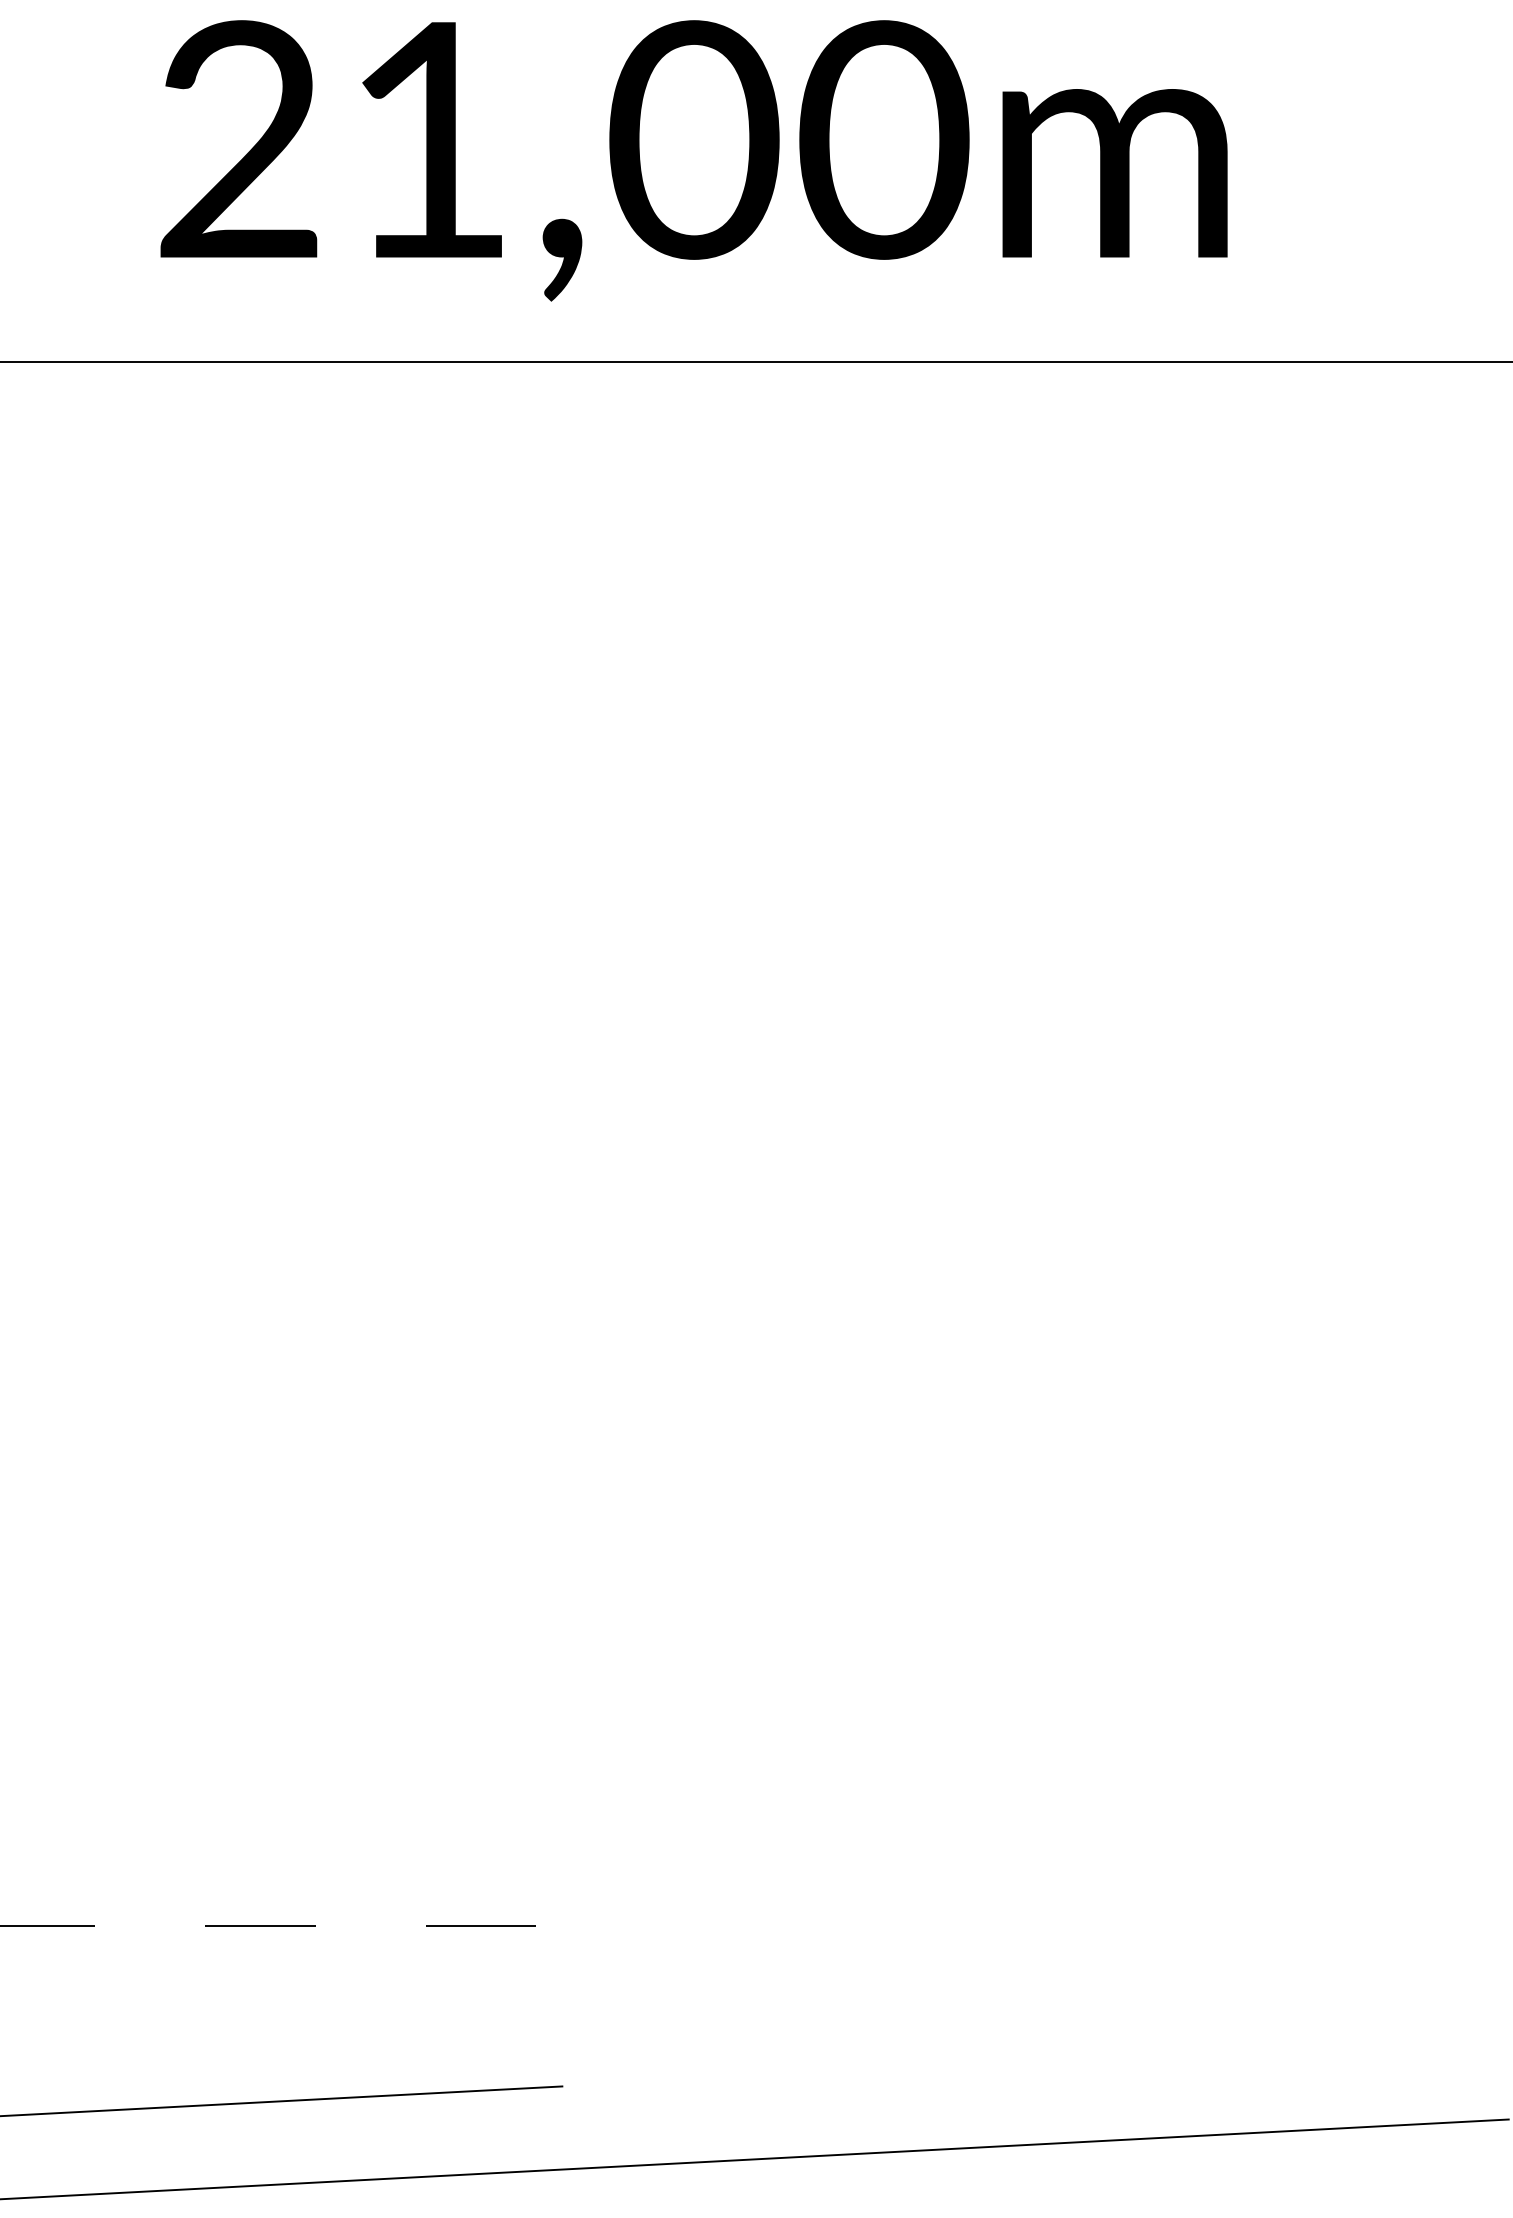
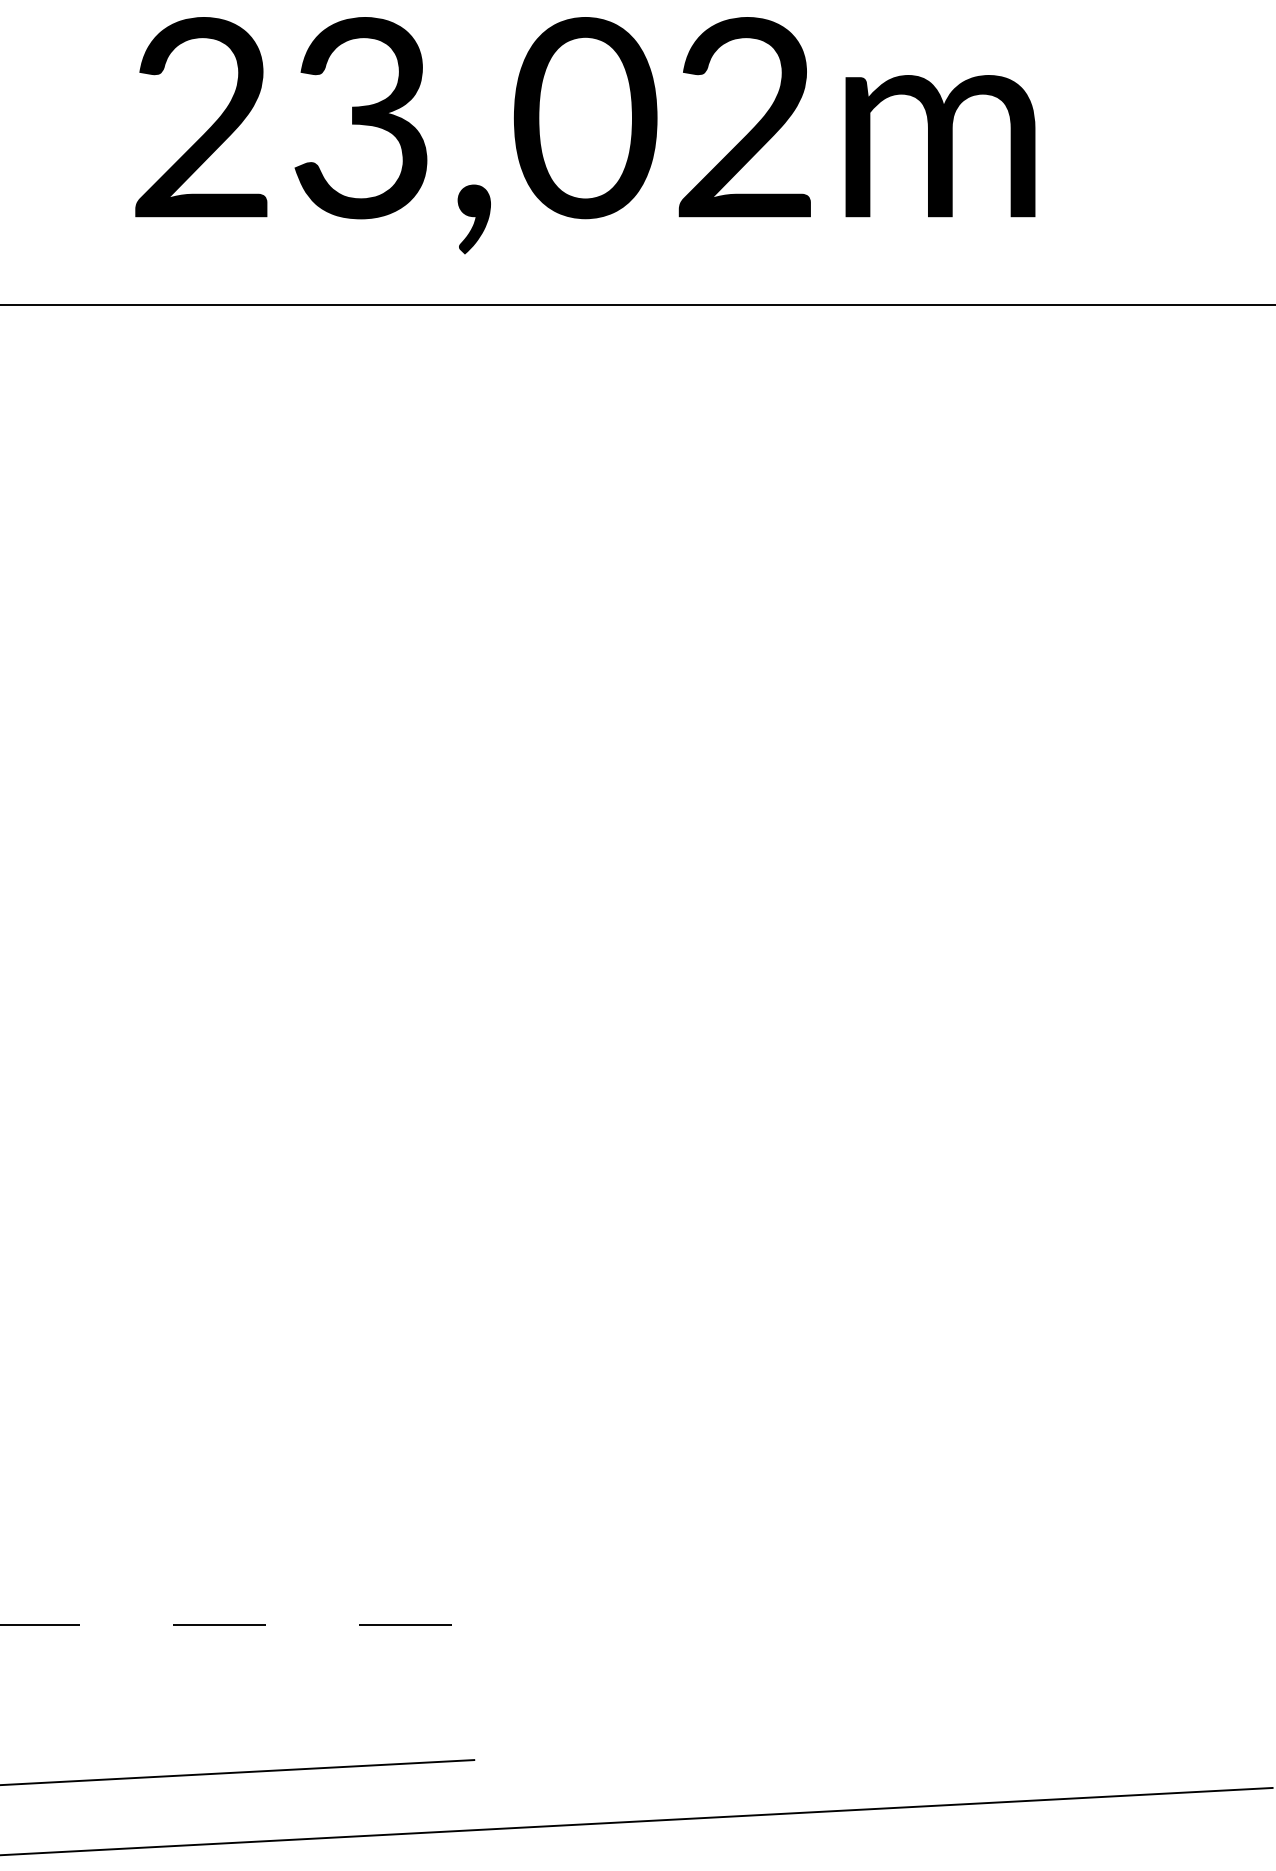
text: (658, 140) -> (555, 118), 21,00m -> 23,02m

